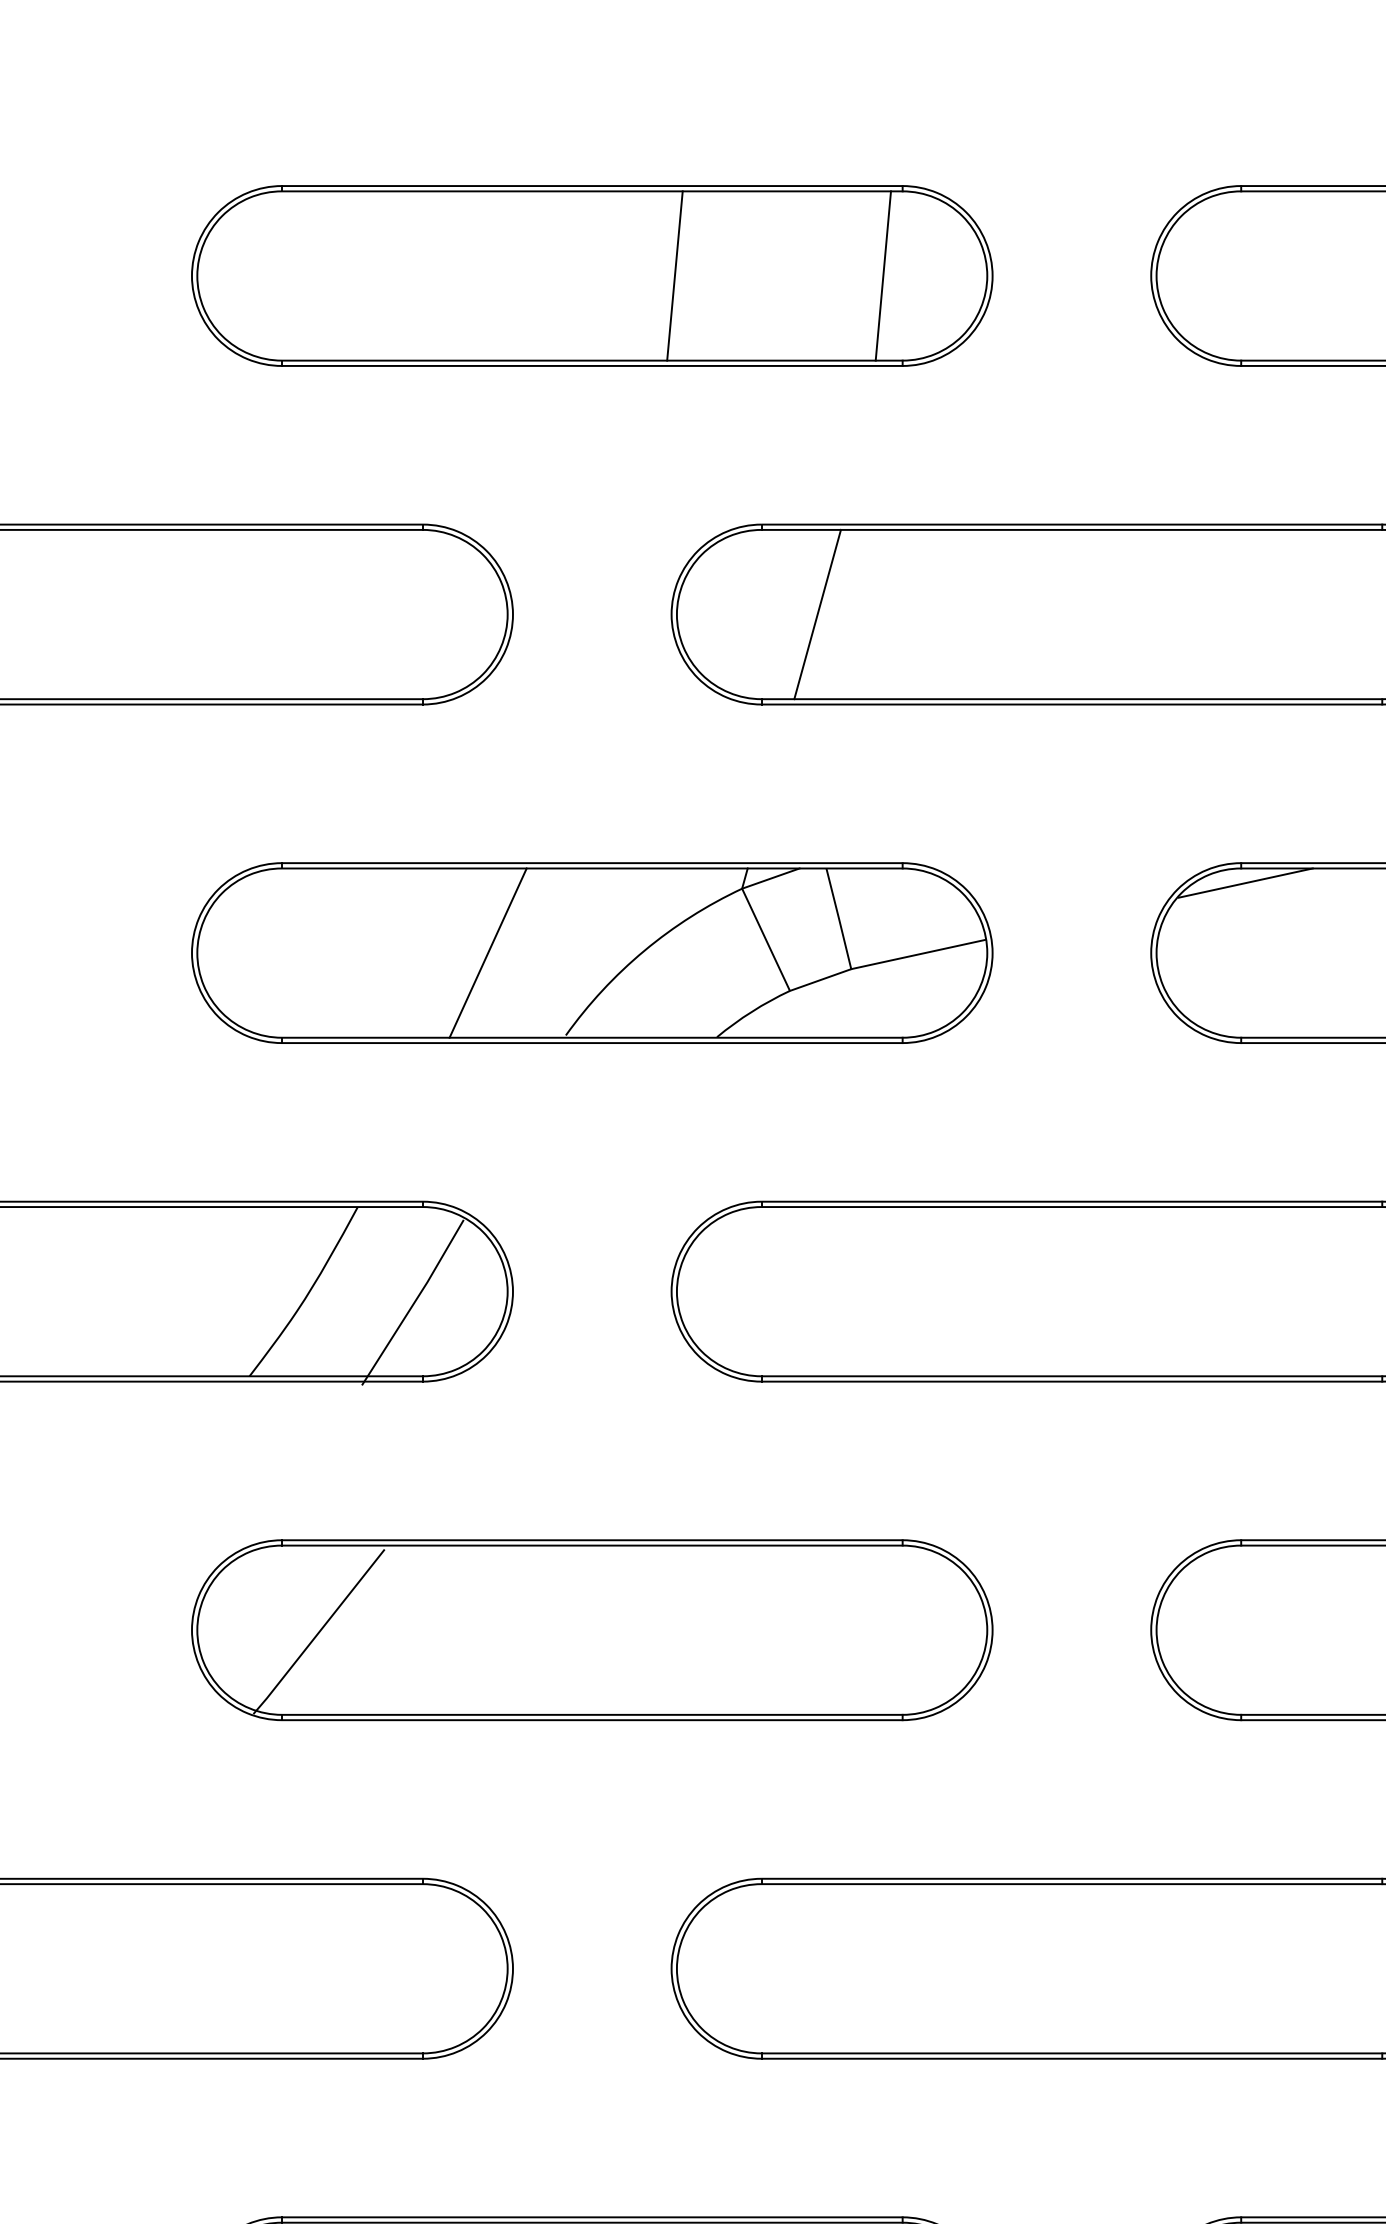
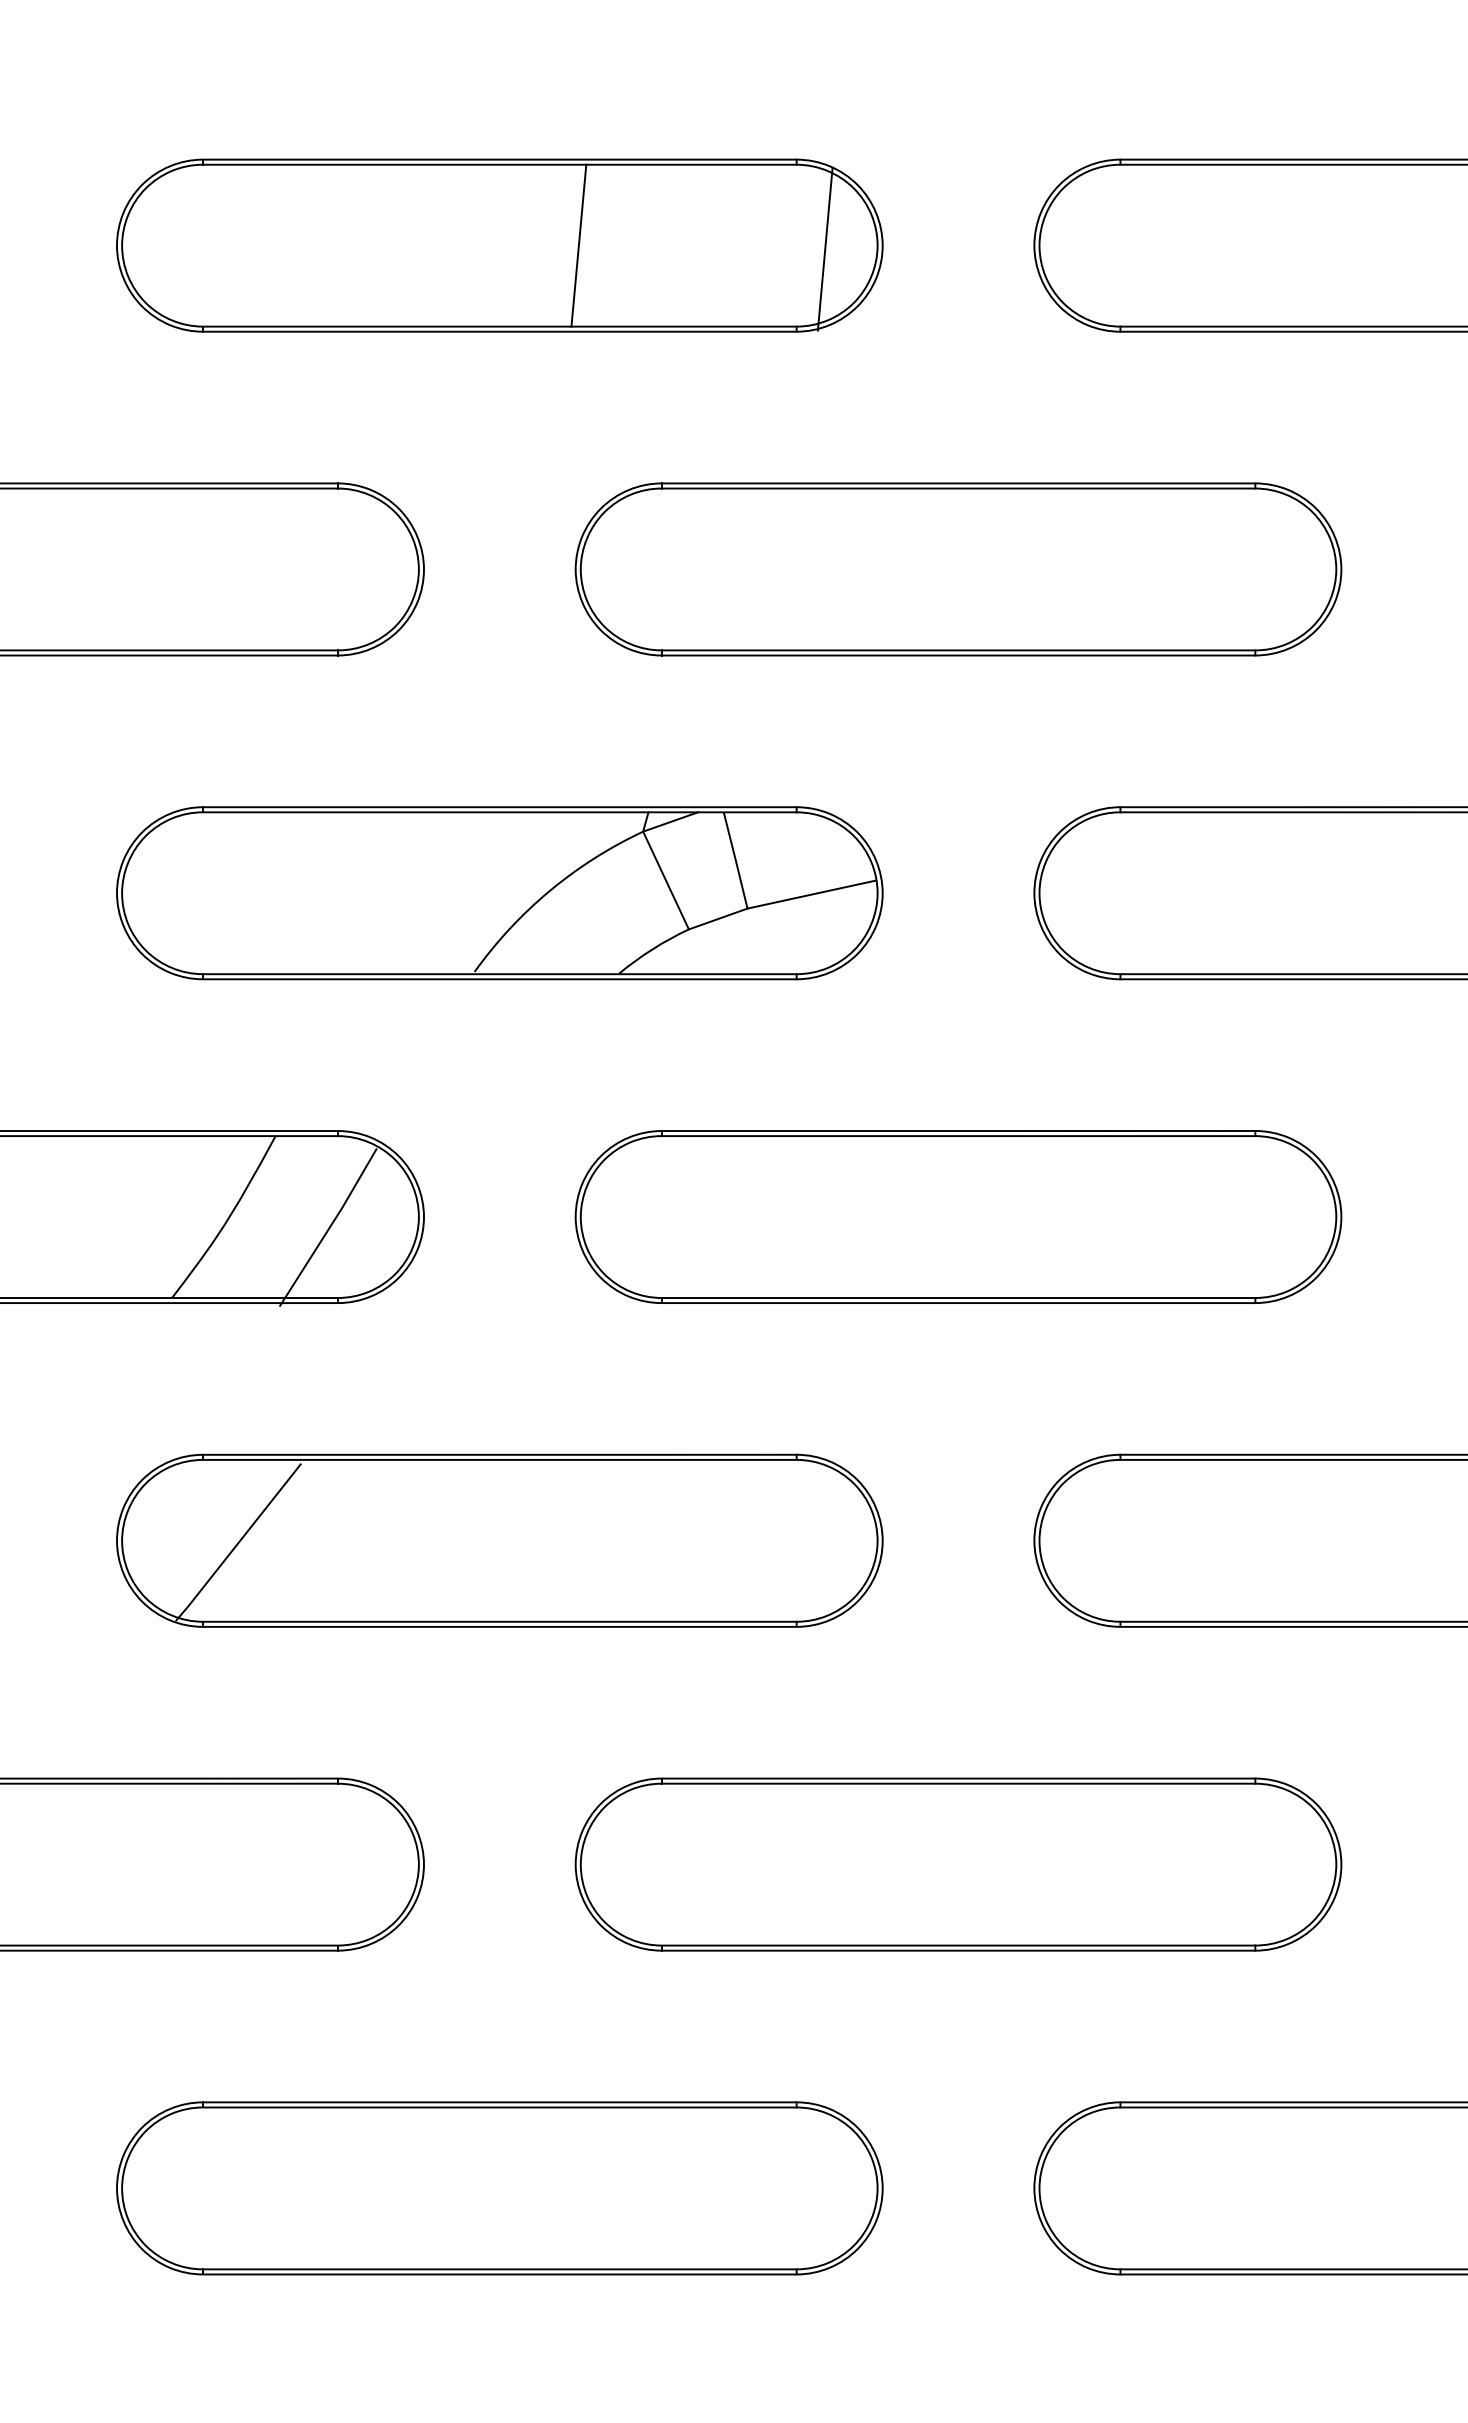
line: (882, 275) -> (824, 249), moved
line: (817, 614) -> (715, 569), removed
line: (1245, 883) -> (1124, 826), removed
line: (488, 953) -> (400, 893), removed

